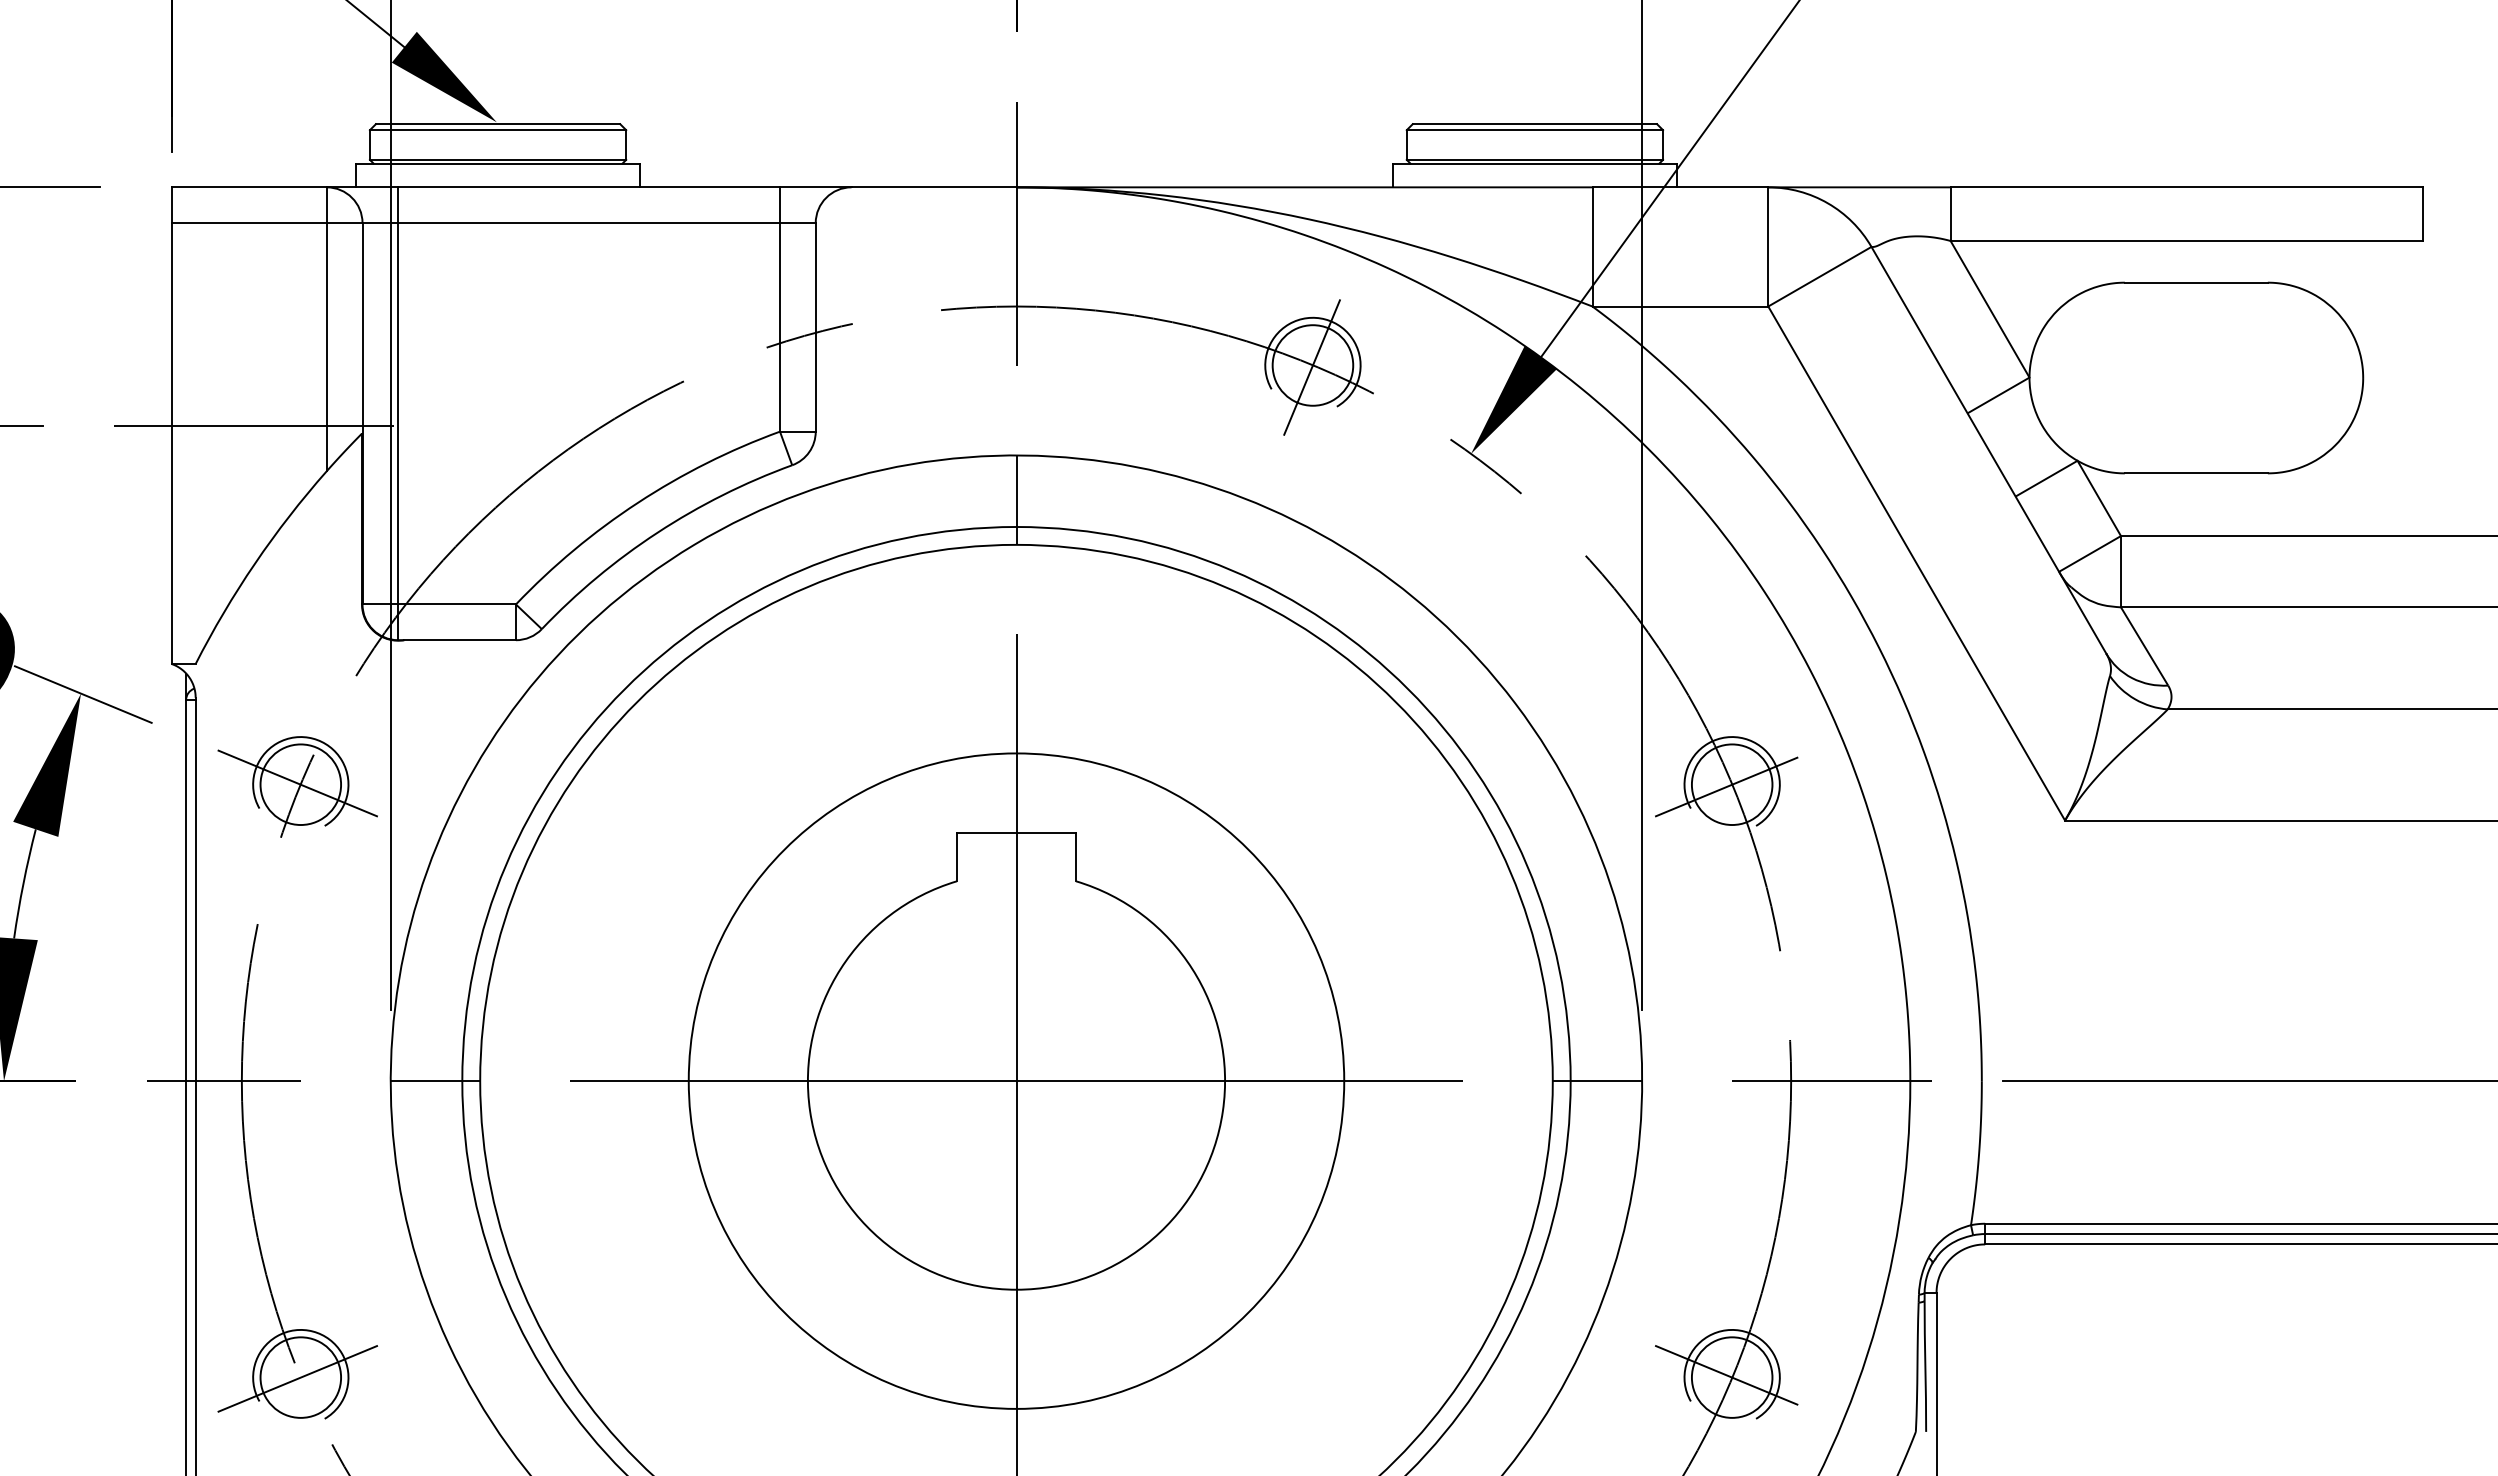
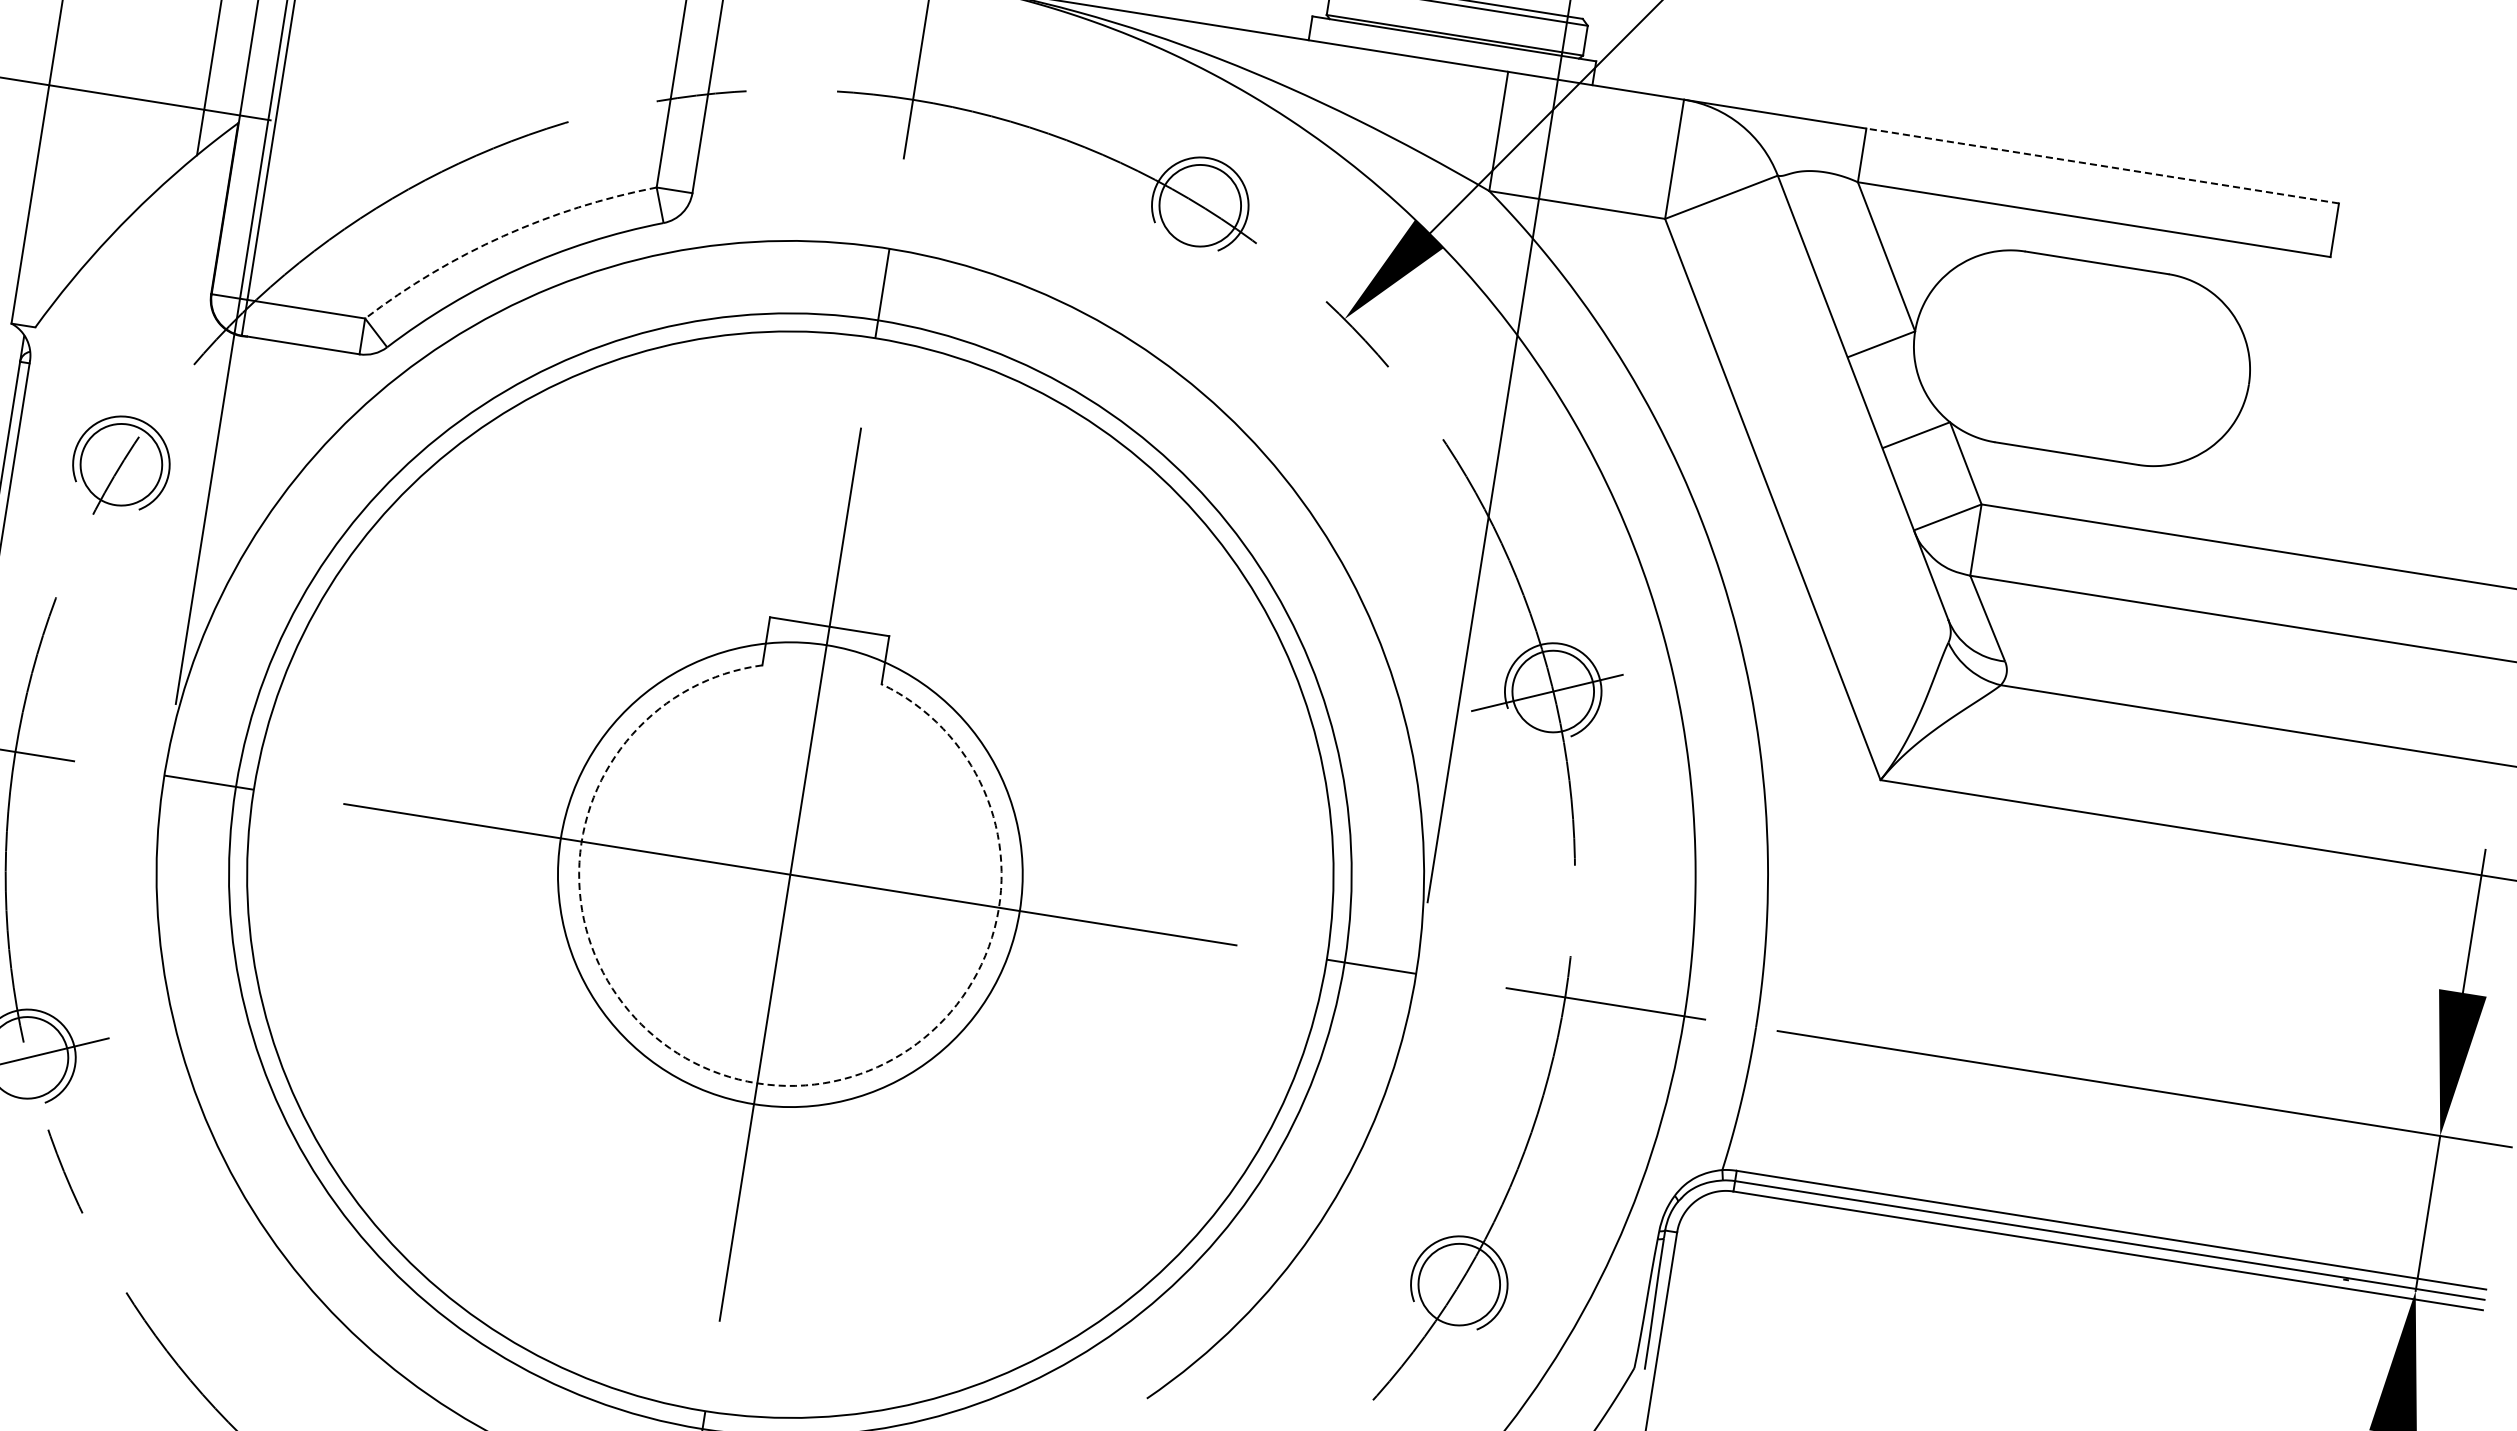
line: (2186, 187) -> (2102, 166), solid -> dashed
line: (1311, 367) -> (1198, 207), removed
arc: (637, 502) -> (502, 235), solid -> dashed
line: (297, 783) -> (118, 463), removed
circle: (1016, 1080) -> (790, 874), size x0.7
arc: (1016, 1289) -> (757, 1083), solid -> dashed
line: (1726, 1374) -> (1454, 1280), removed

